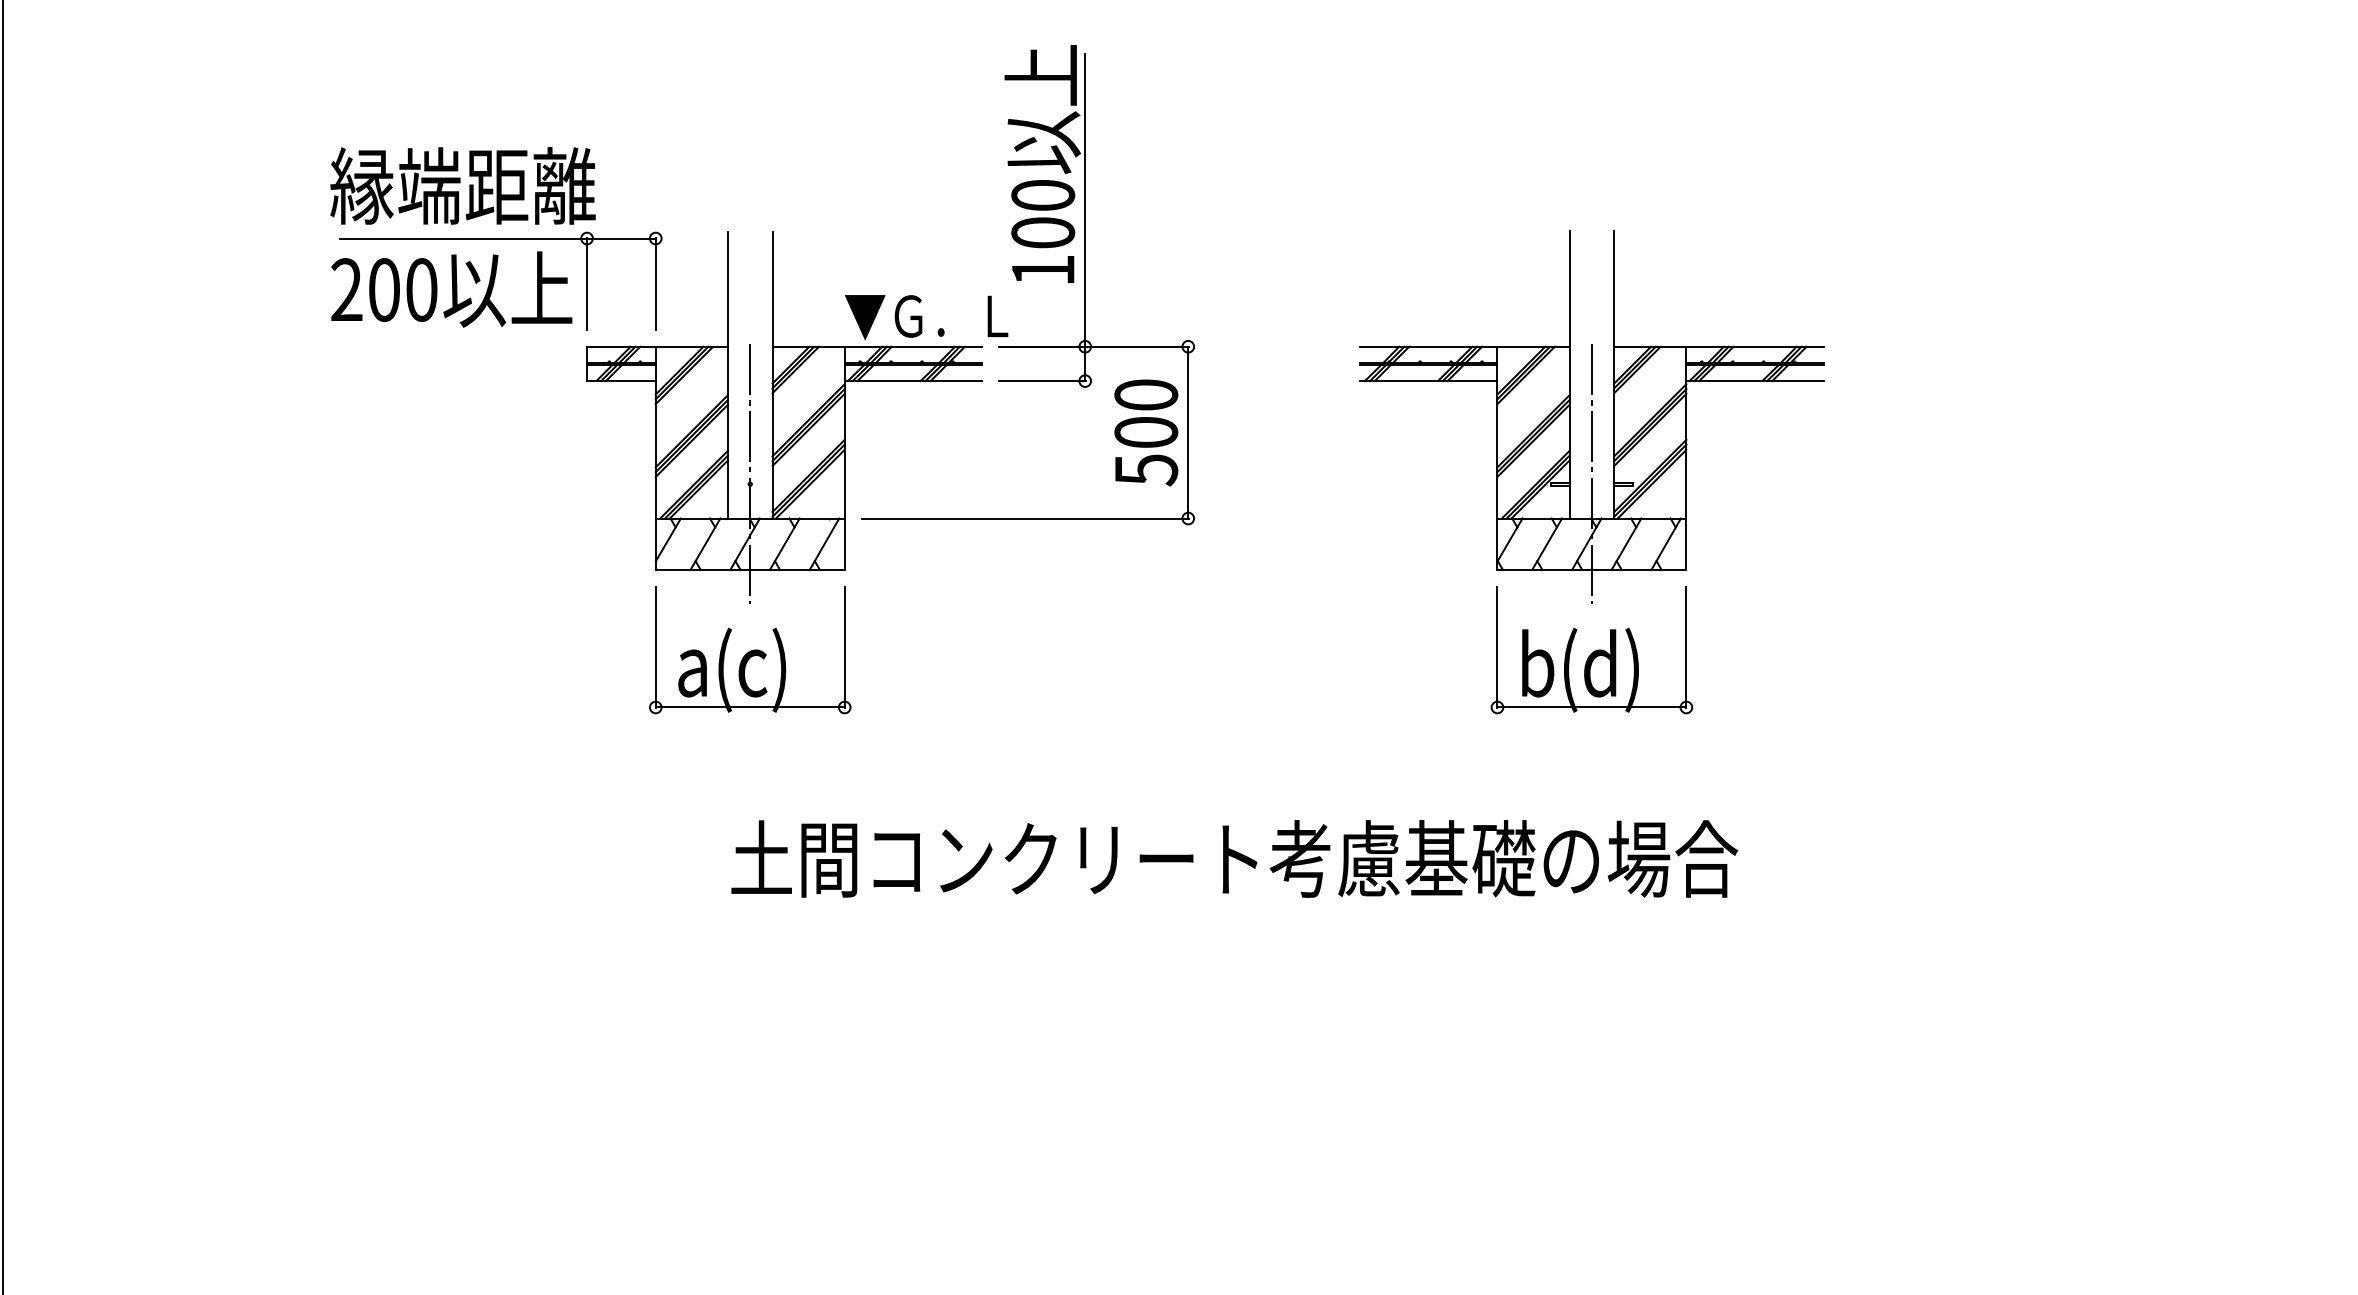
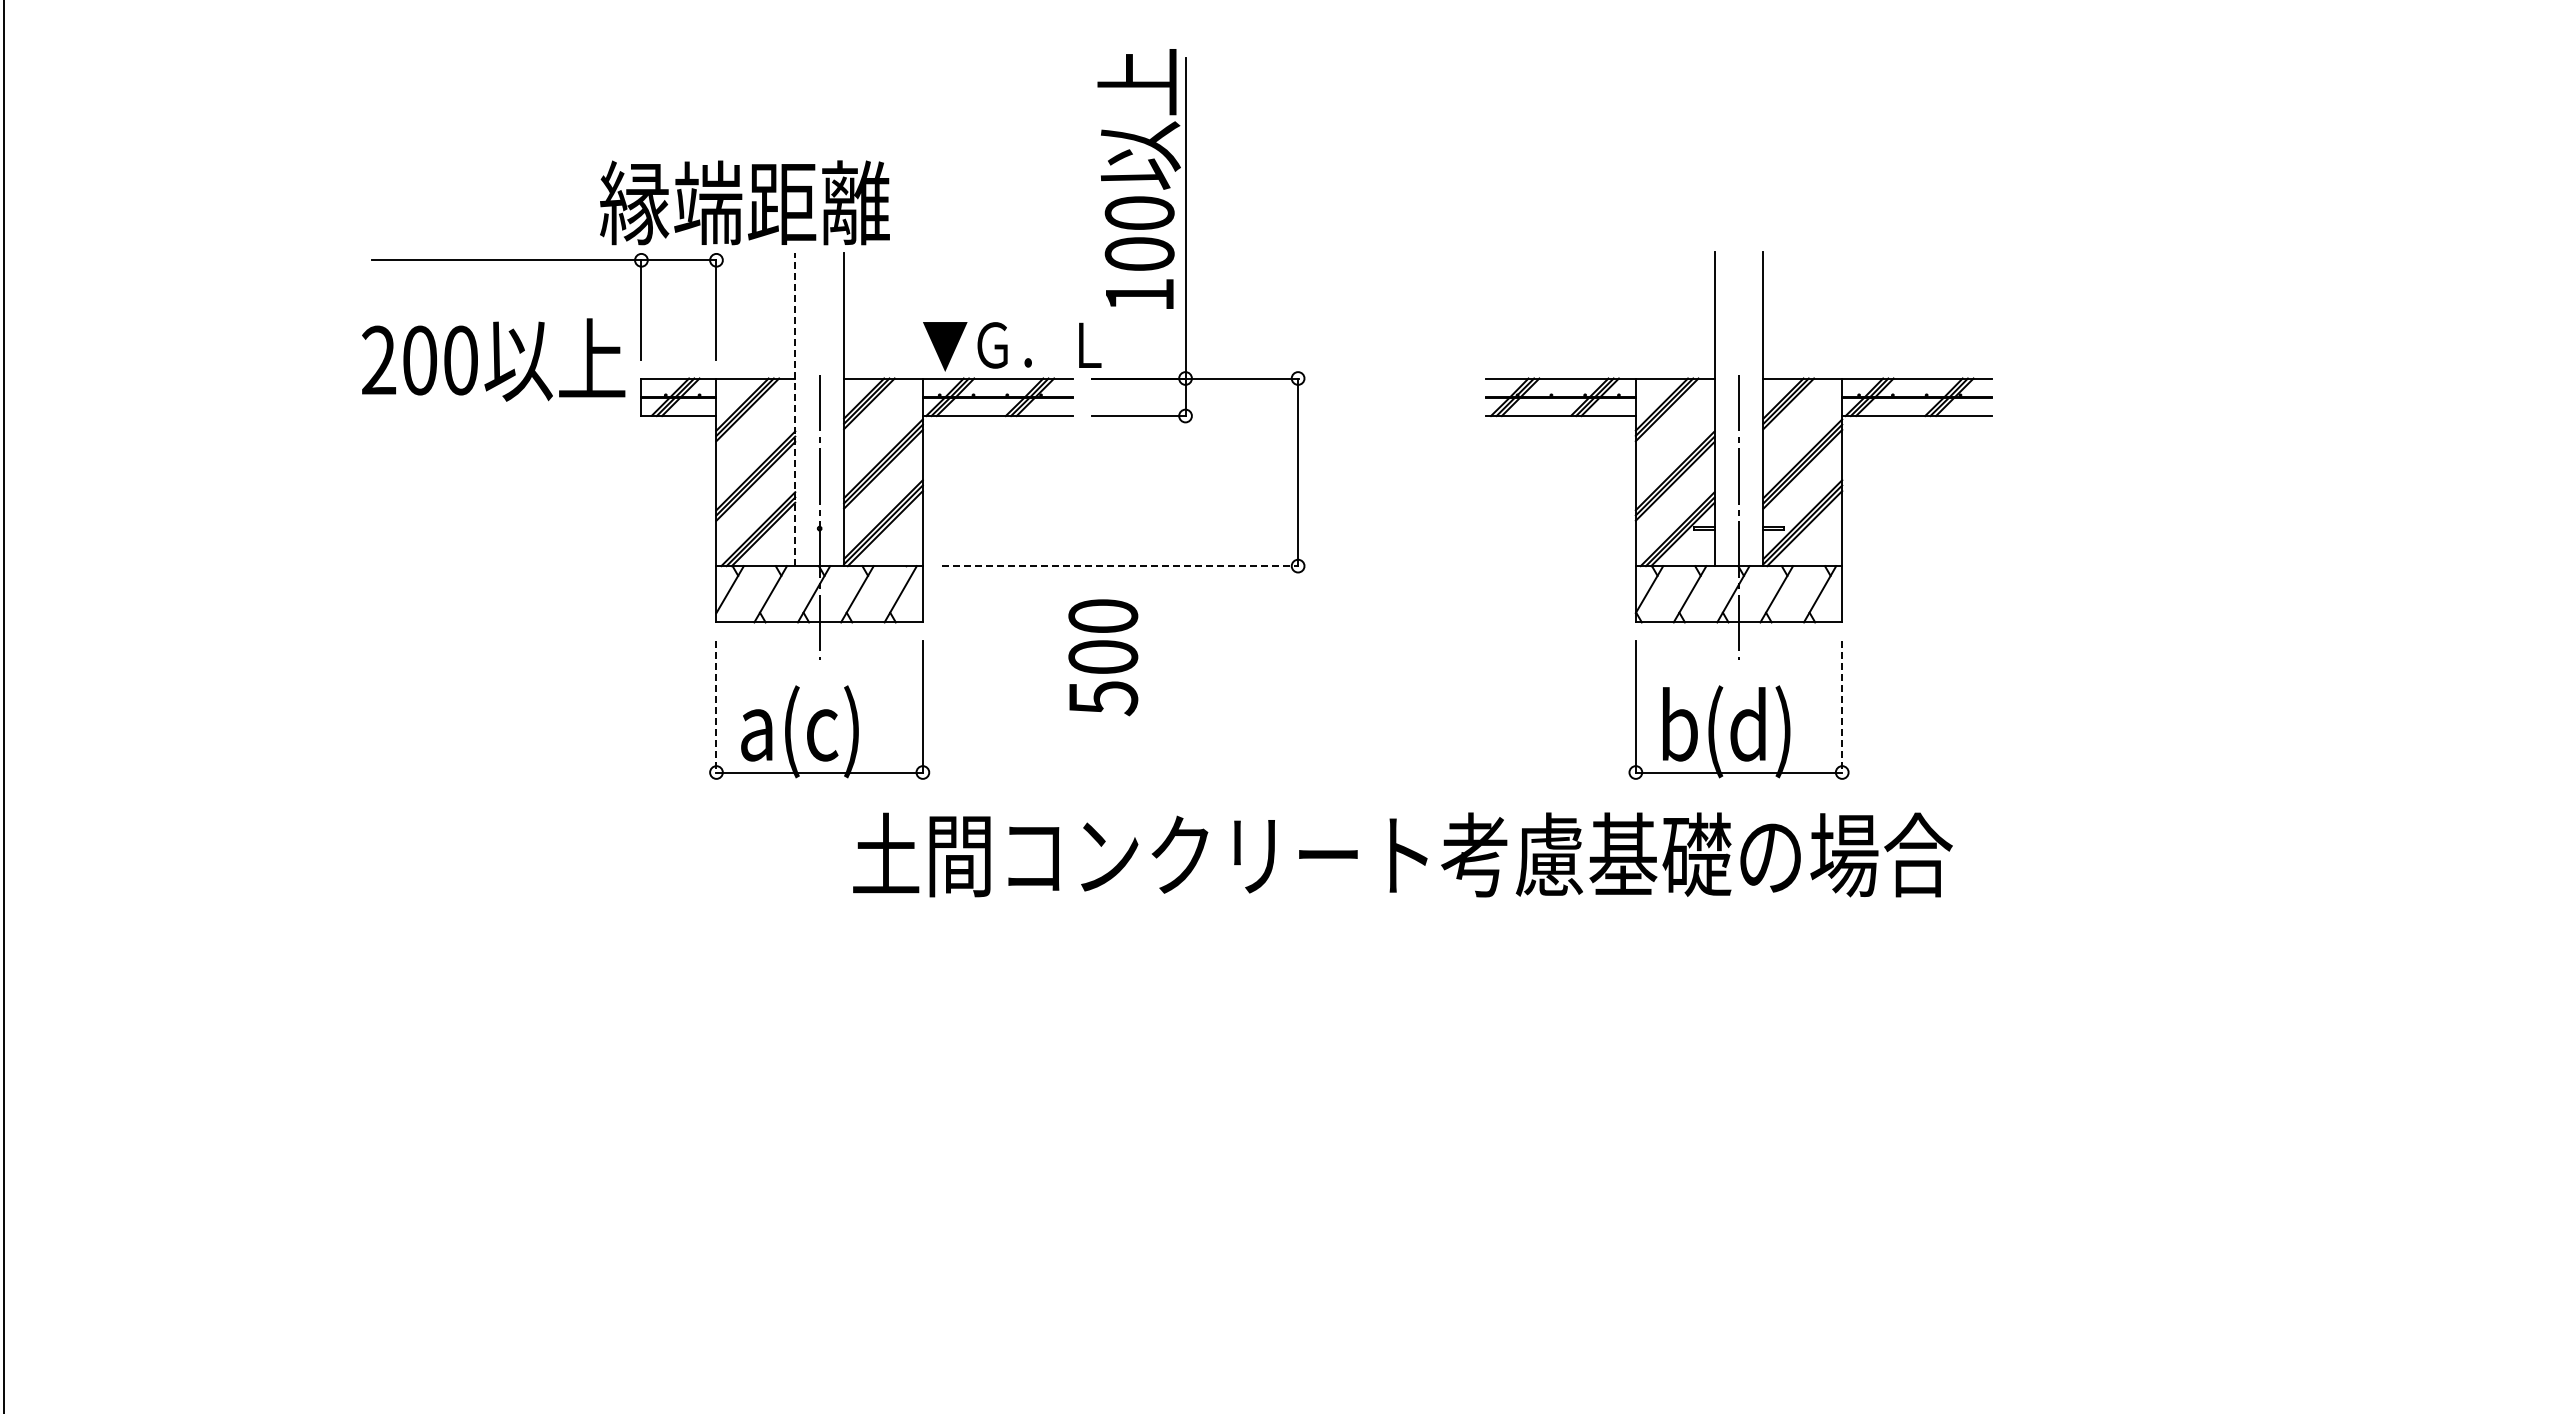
text: (462, 185) -> (744, 202), moved
text: (451, 289) -> (493, 359), moved
line: (728, 375) -> (795, 409), solid -> dashed
text: (1146, 432) -> (1103, 657), moved
line: (1025, 518) -> (1120, 566), solid -> dashed
line: (655, 647) -> (716, 707), solid -> dashed
line: (1686, 647) -> (1842, 707), solid -> dashed
text: (1234, 858) -> (1402, 854), moved

